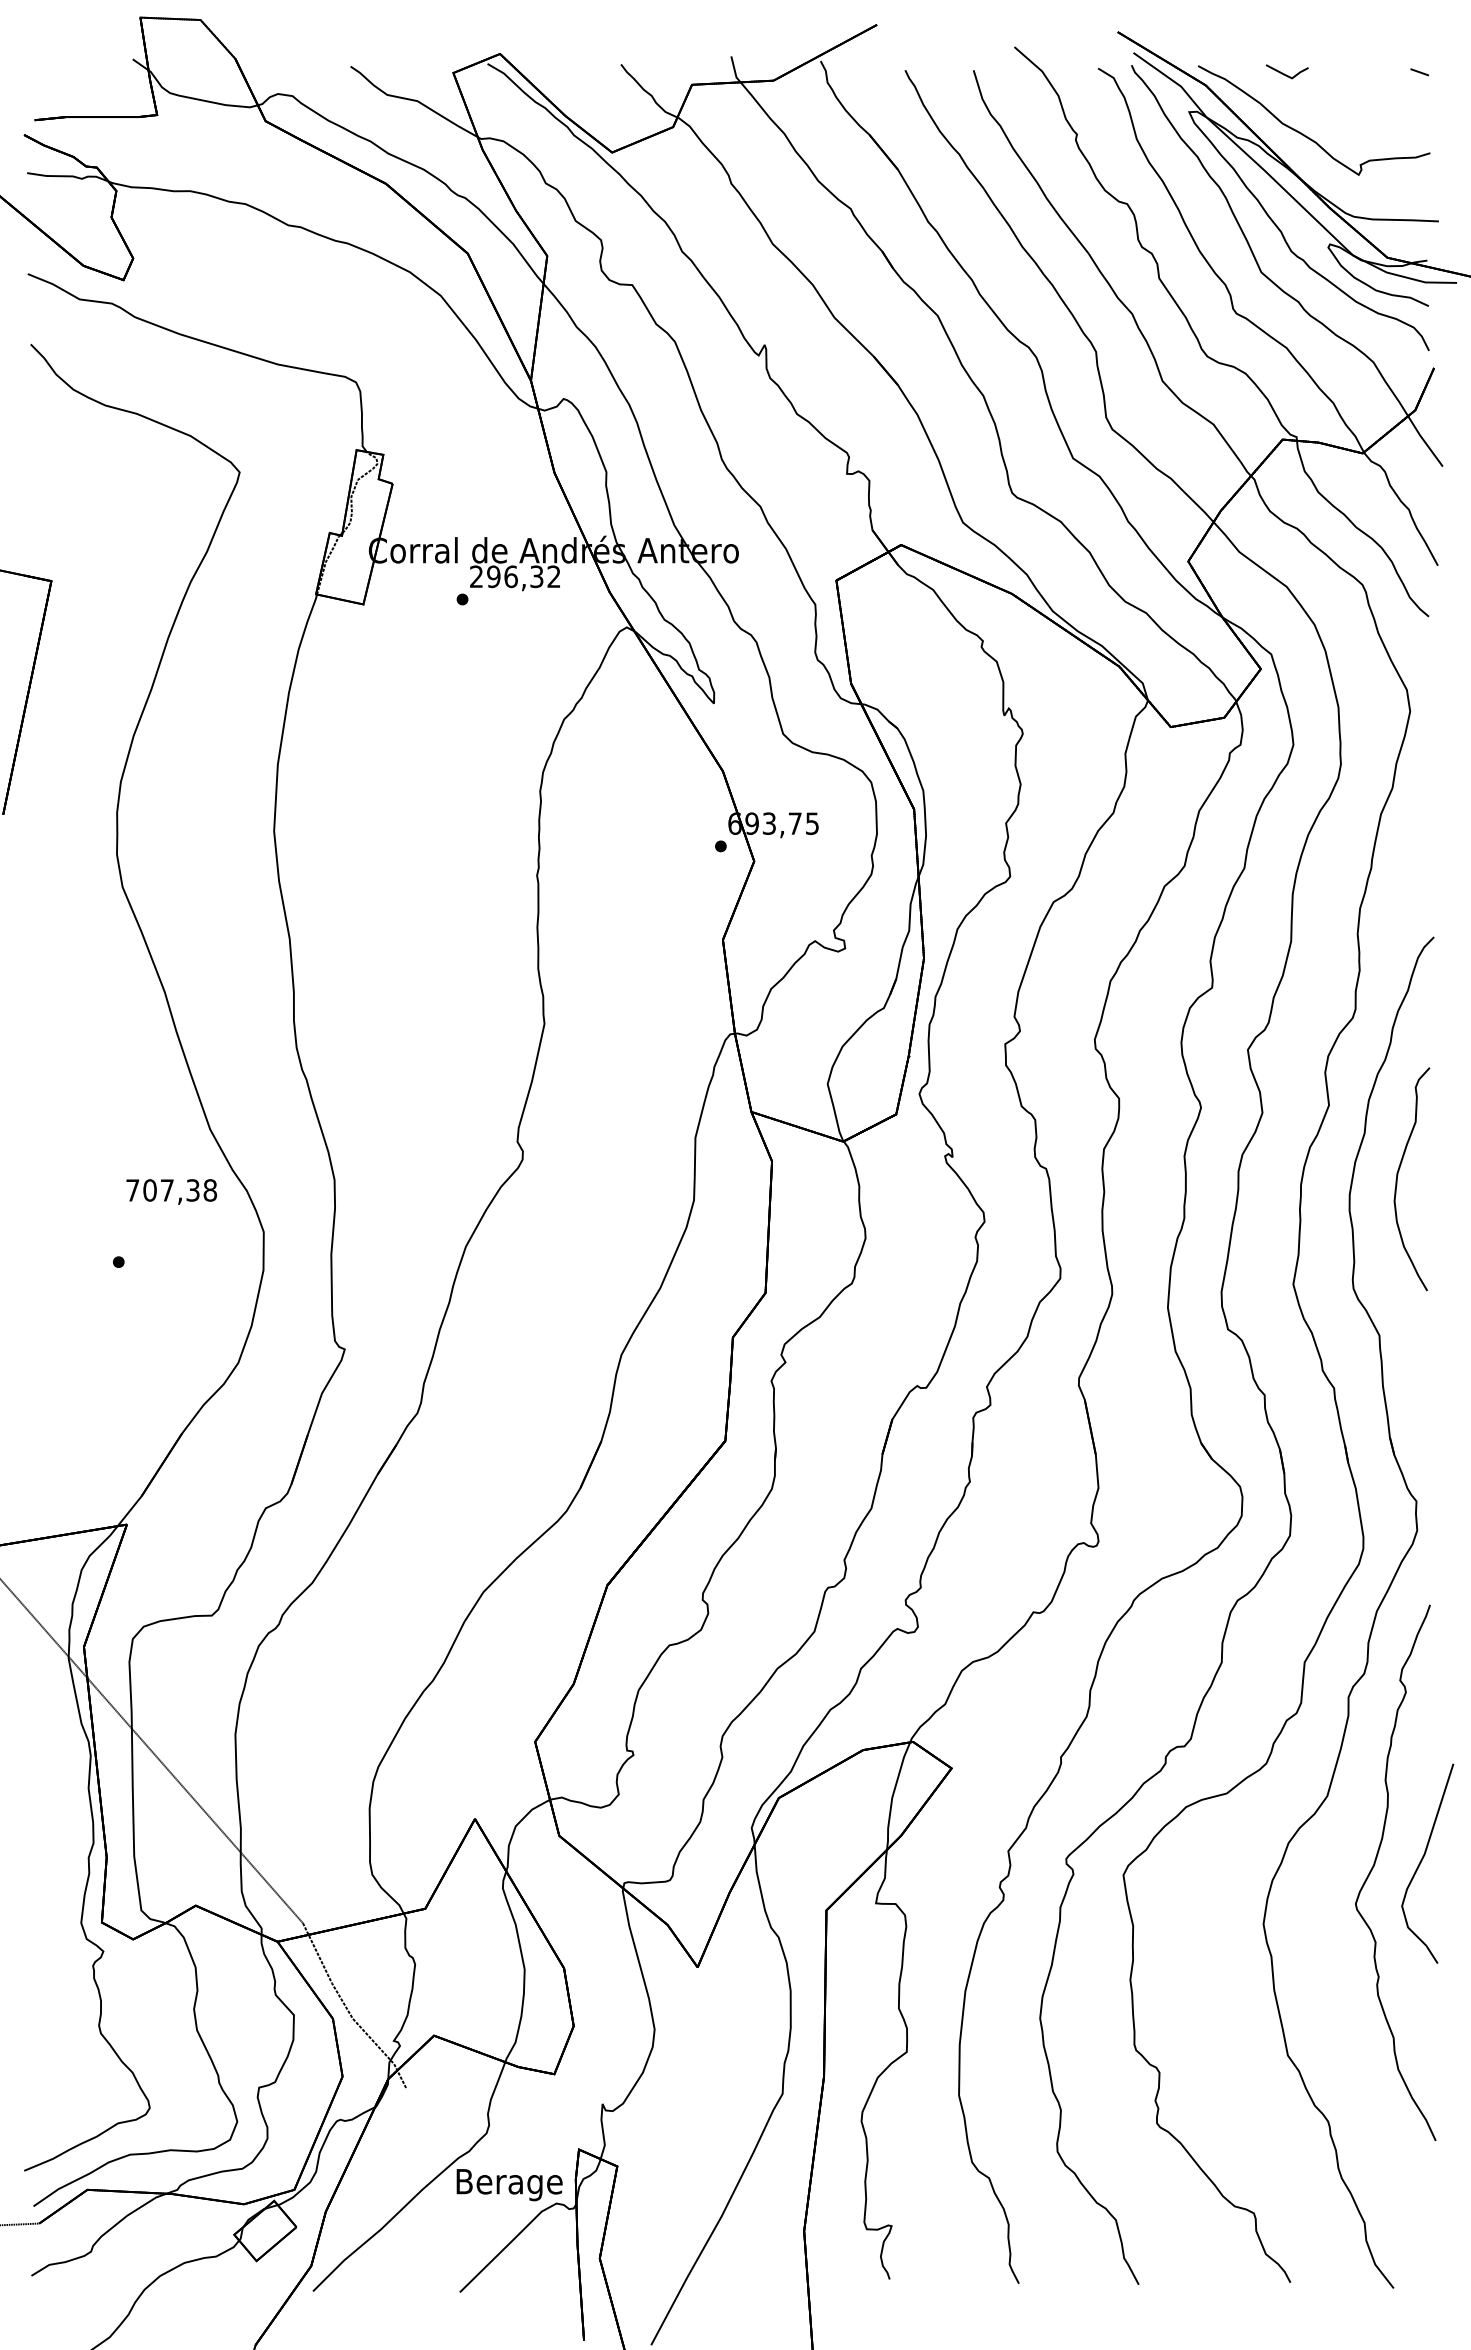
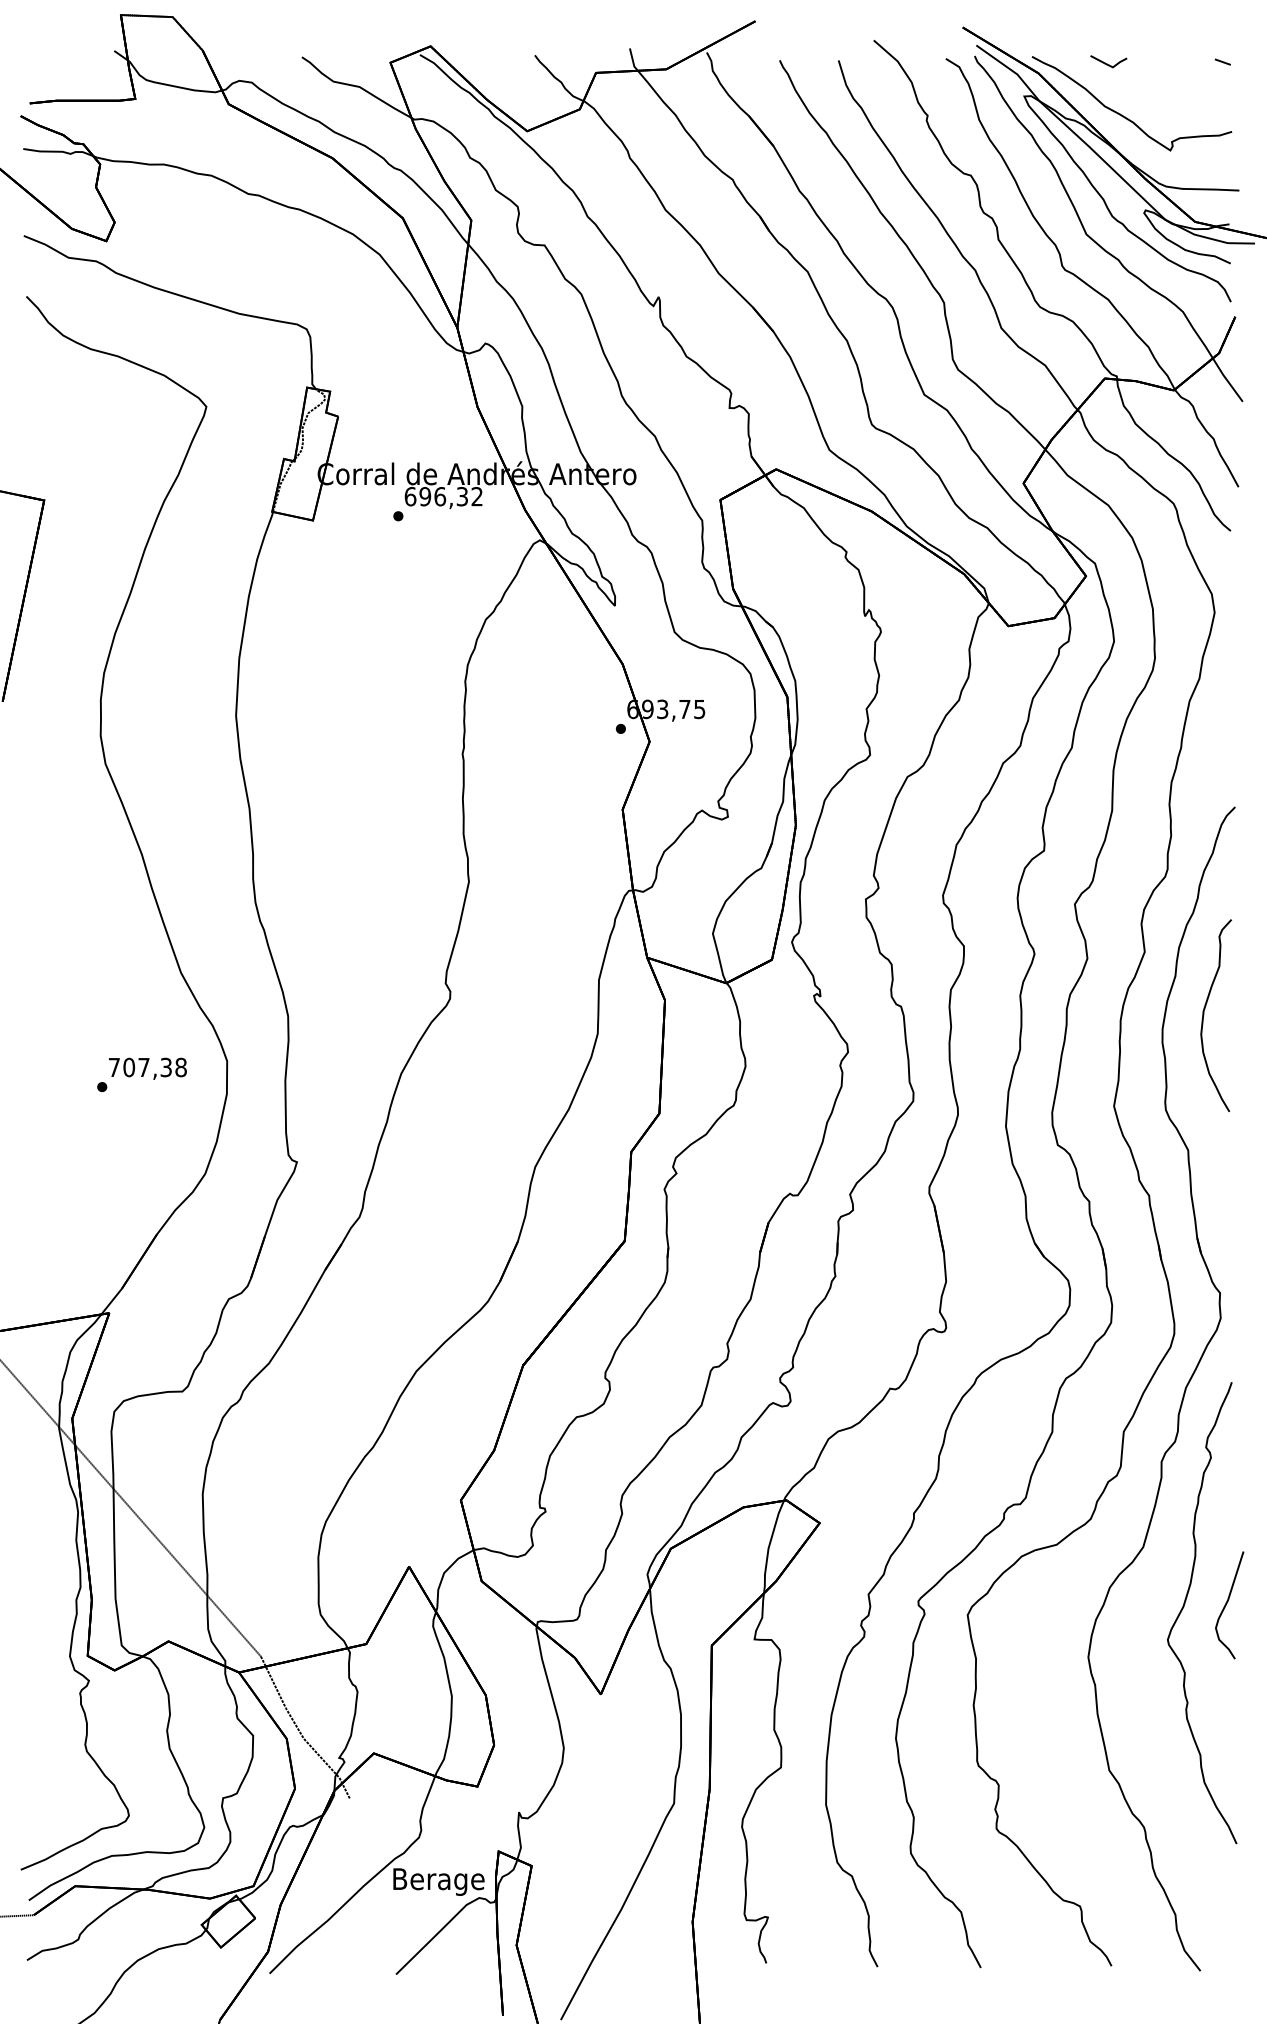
text: (476, 576) -> (410, 496), 296,32 -> 696,32
text: (171, 1191) -> (147, 1068), moved
part: (1427, 1863) -> (1229, 1605), size x0.62

